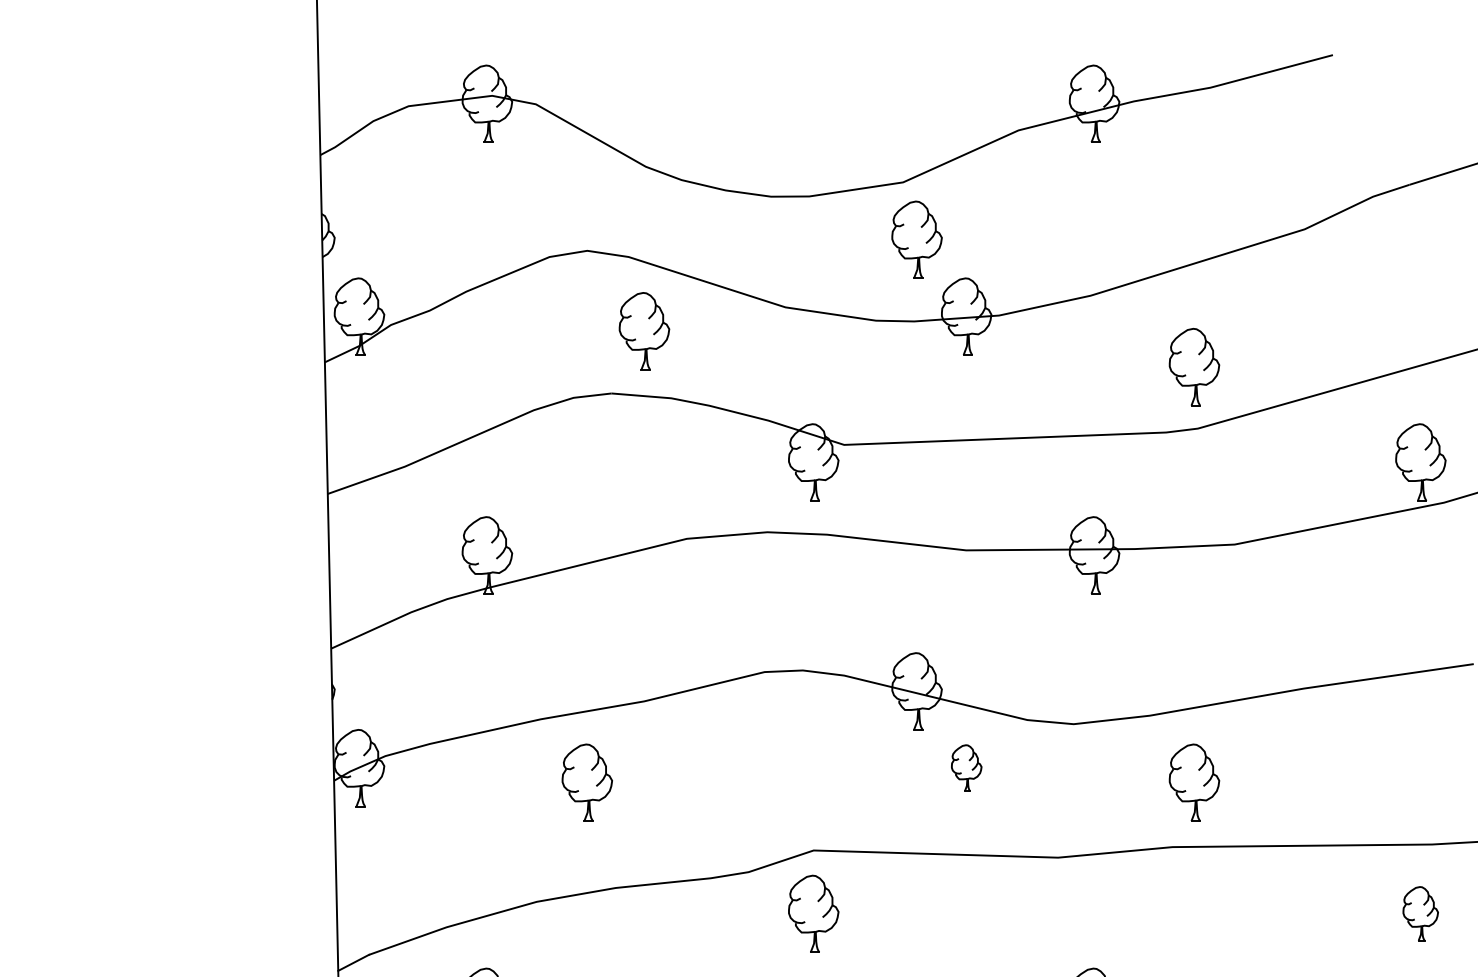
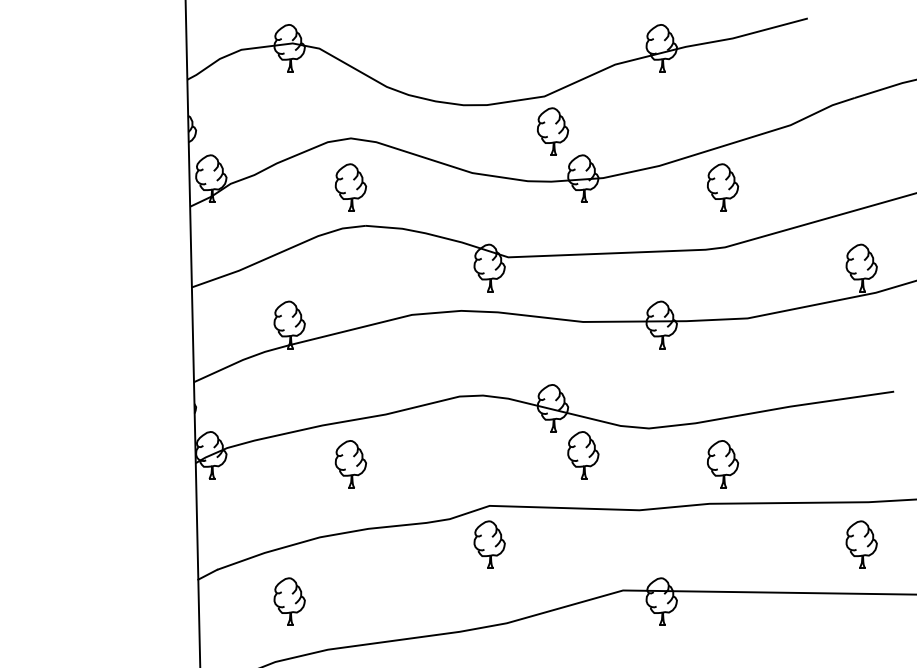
part: (643, 330) -> (350, 187), moved
part: (1195, 366) -> (723, 187), moved
part: (966, 768) -> (583, 455), size x1.67
part: (1420, 913) -> (861, 544), size x1.43

